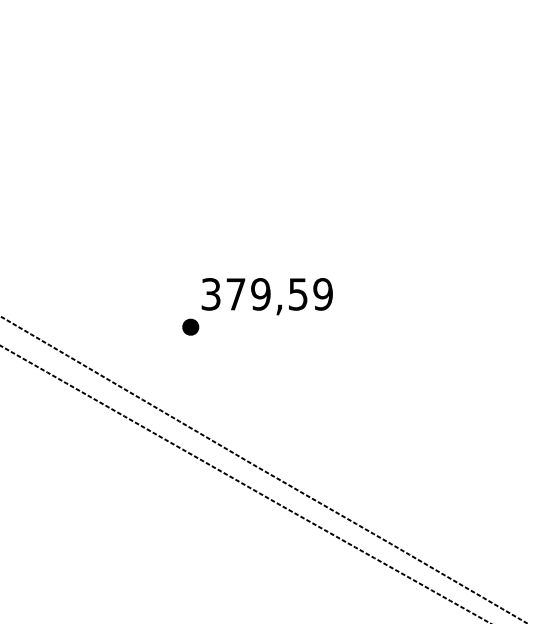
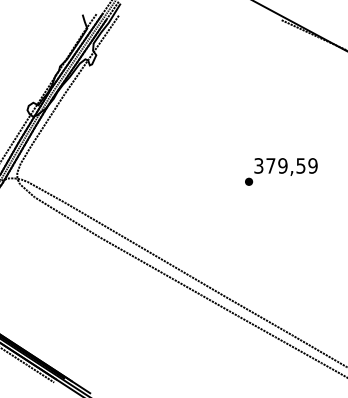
text: (257, 305) -> (281, 171), moved

